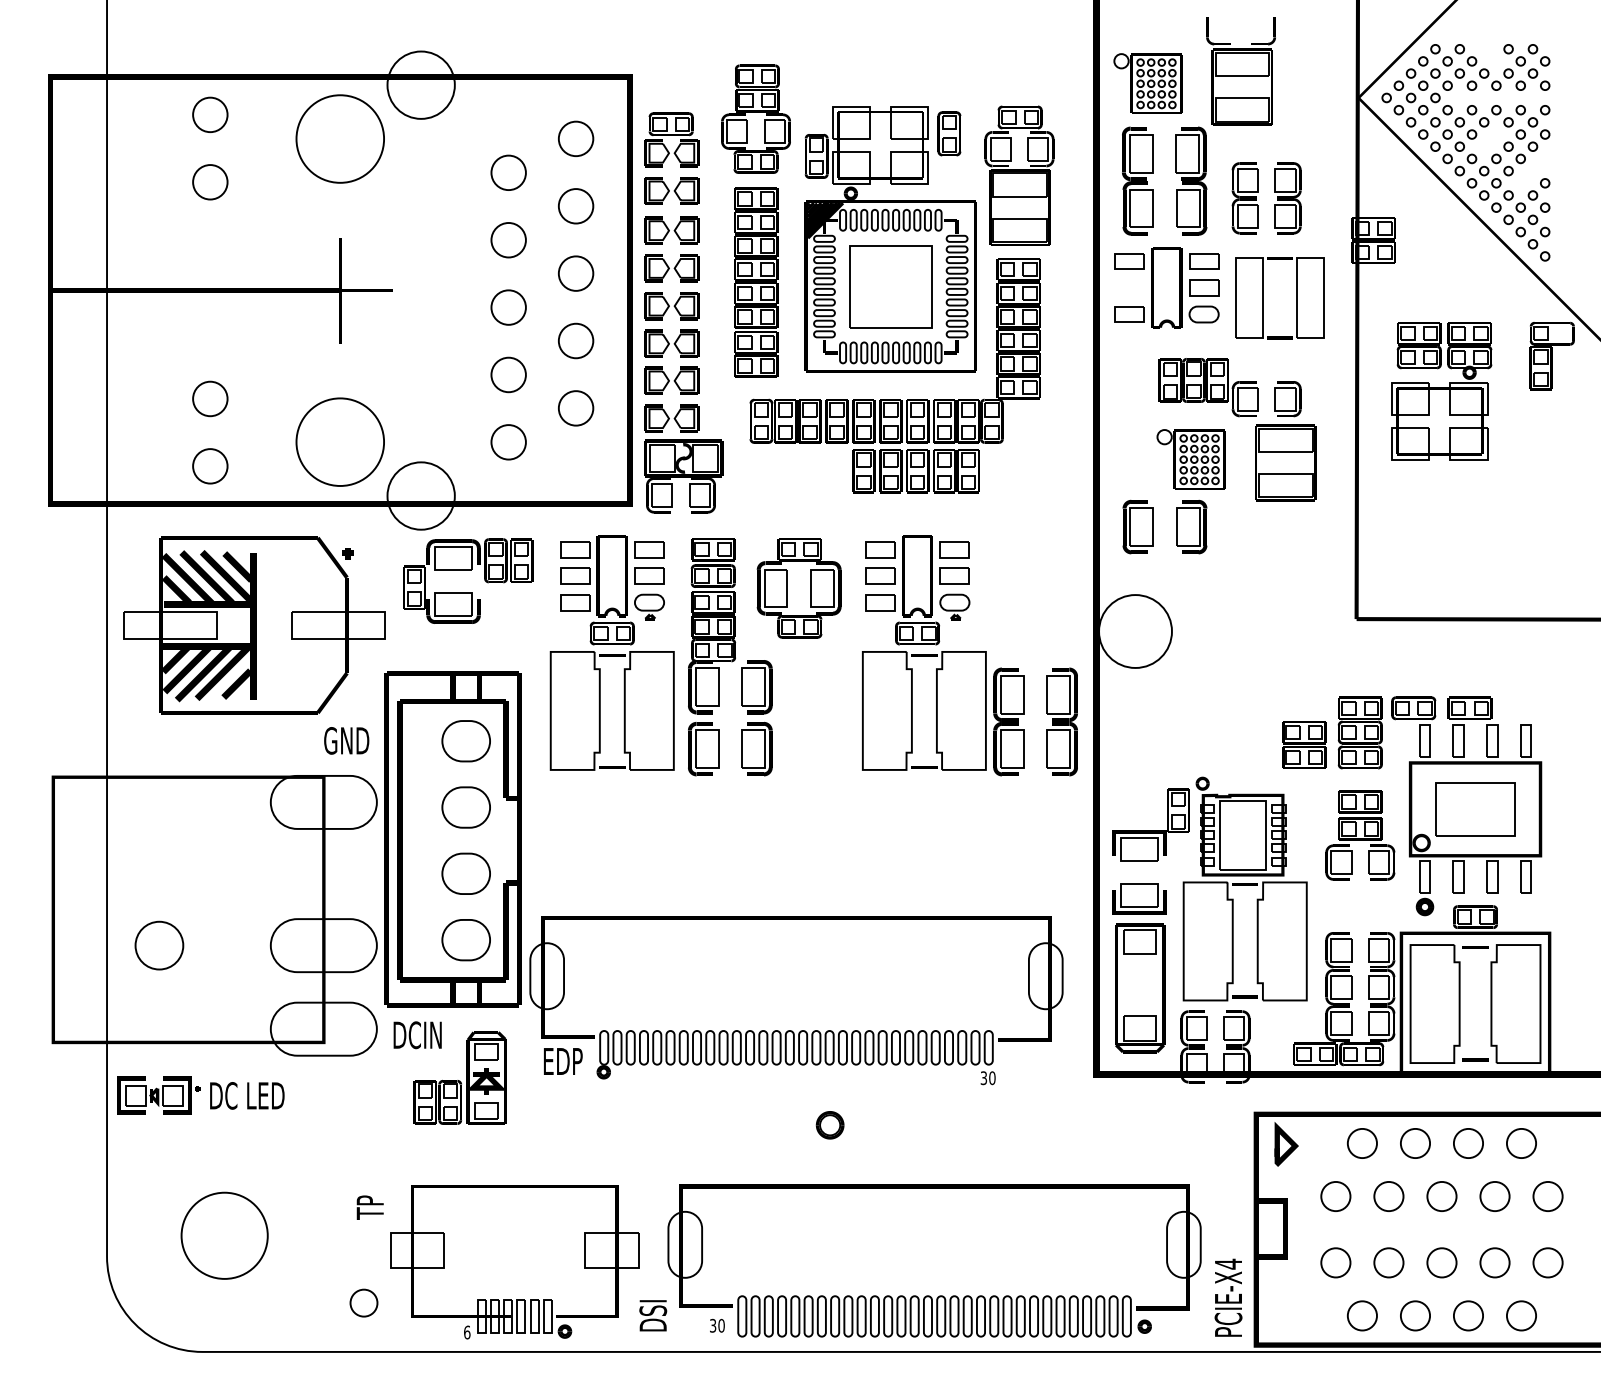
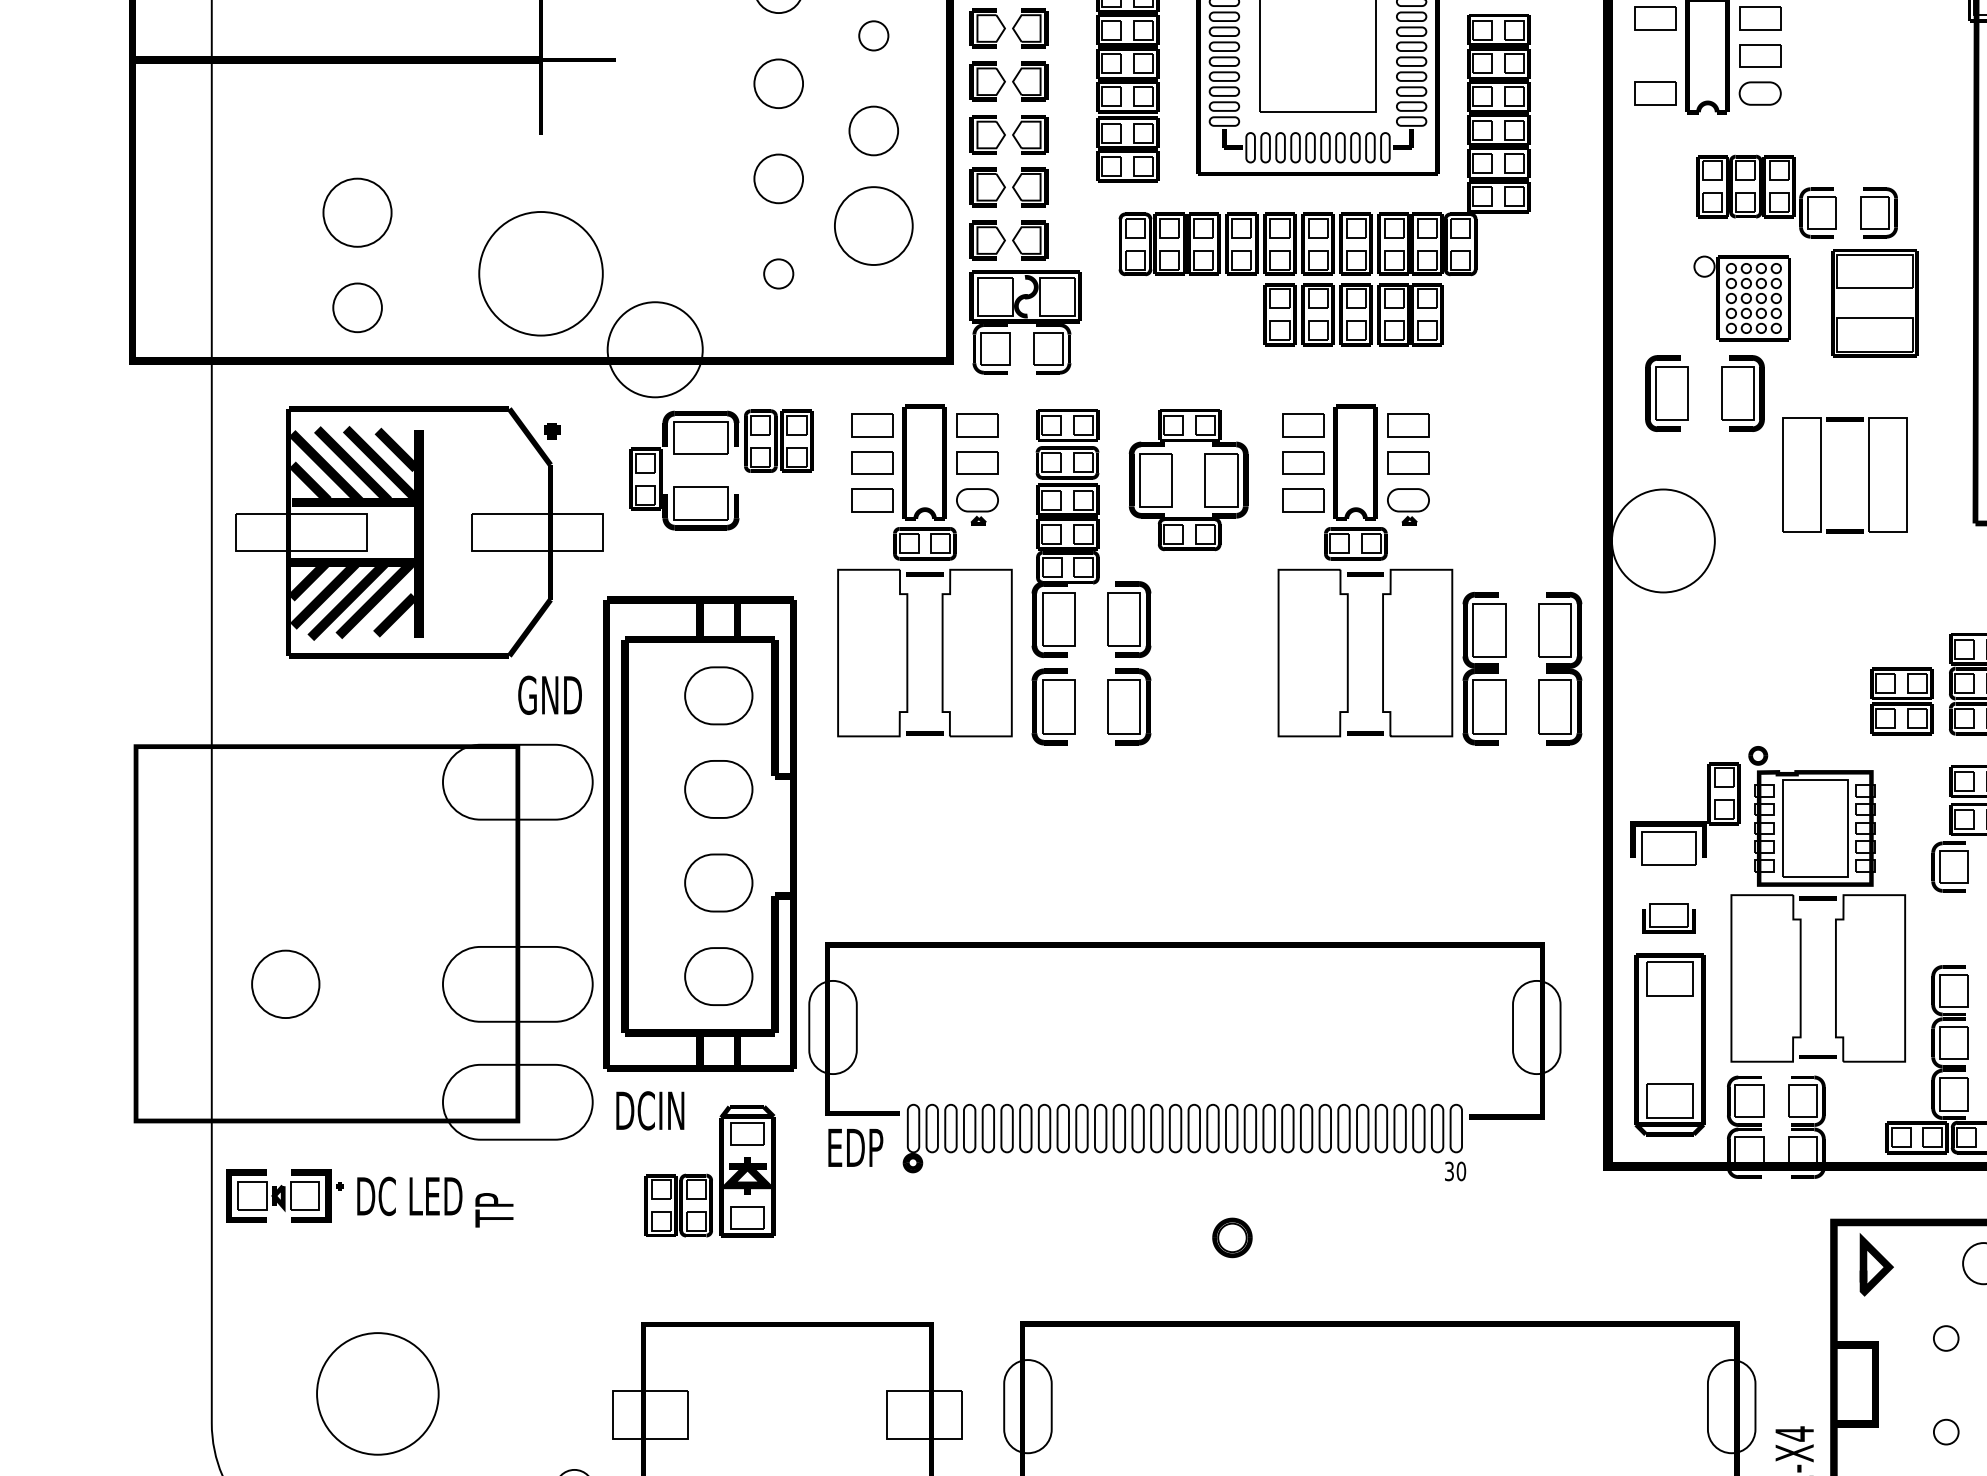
circle: (575, 273) -> (873, 35), size x0.6
part: (1263, 298) -> (1821, 476), moved
circle: (210, 398) -> (357, 212), size x1.4
circle: (575, 408) -> (873, 226), size x1.6
circle: (508, 442) -> (778, 274), size x0.6
part: (1139, 898) -> (1669, 917), size x0.7
circle: (1335, 1196) -> (1945, 1338), size x0.6
text: (369, 1207) -> (493, 1209), moved
circle: (1335, 1262) -> (1945, 1431), size x0.6

